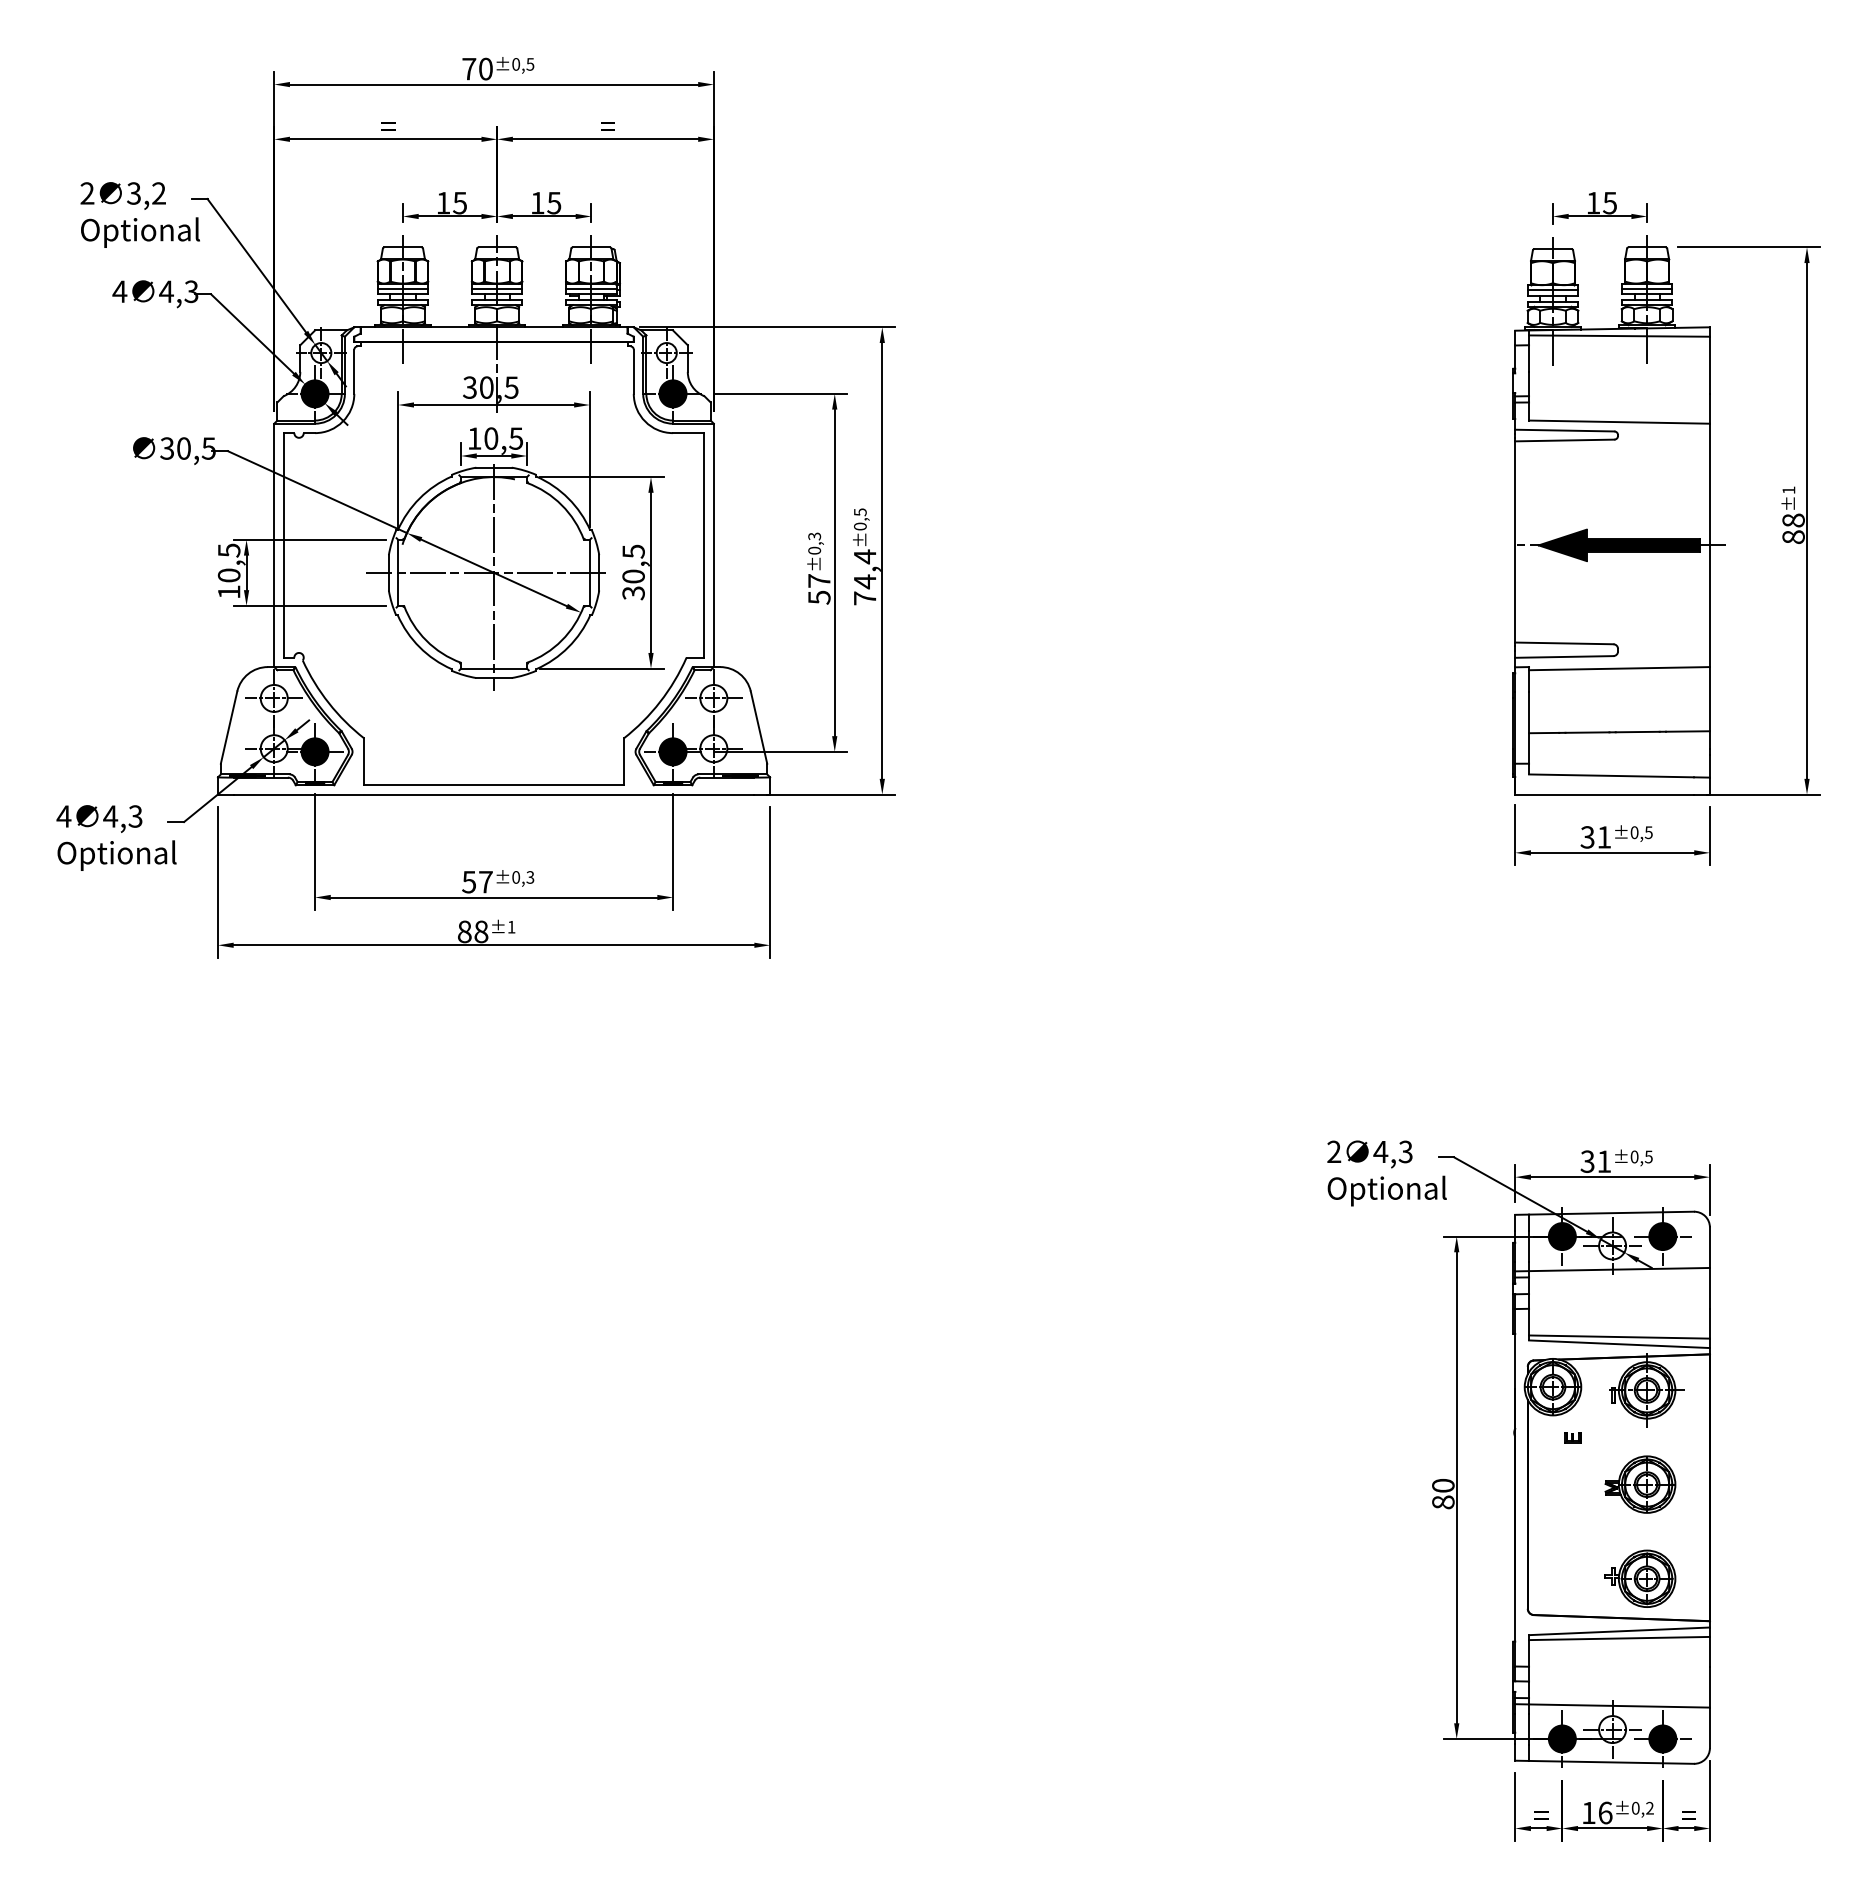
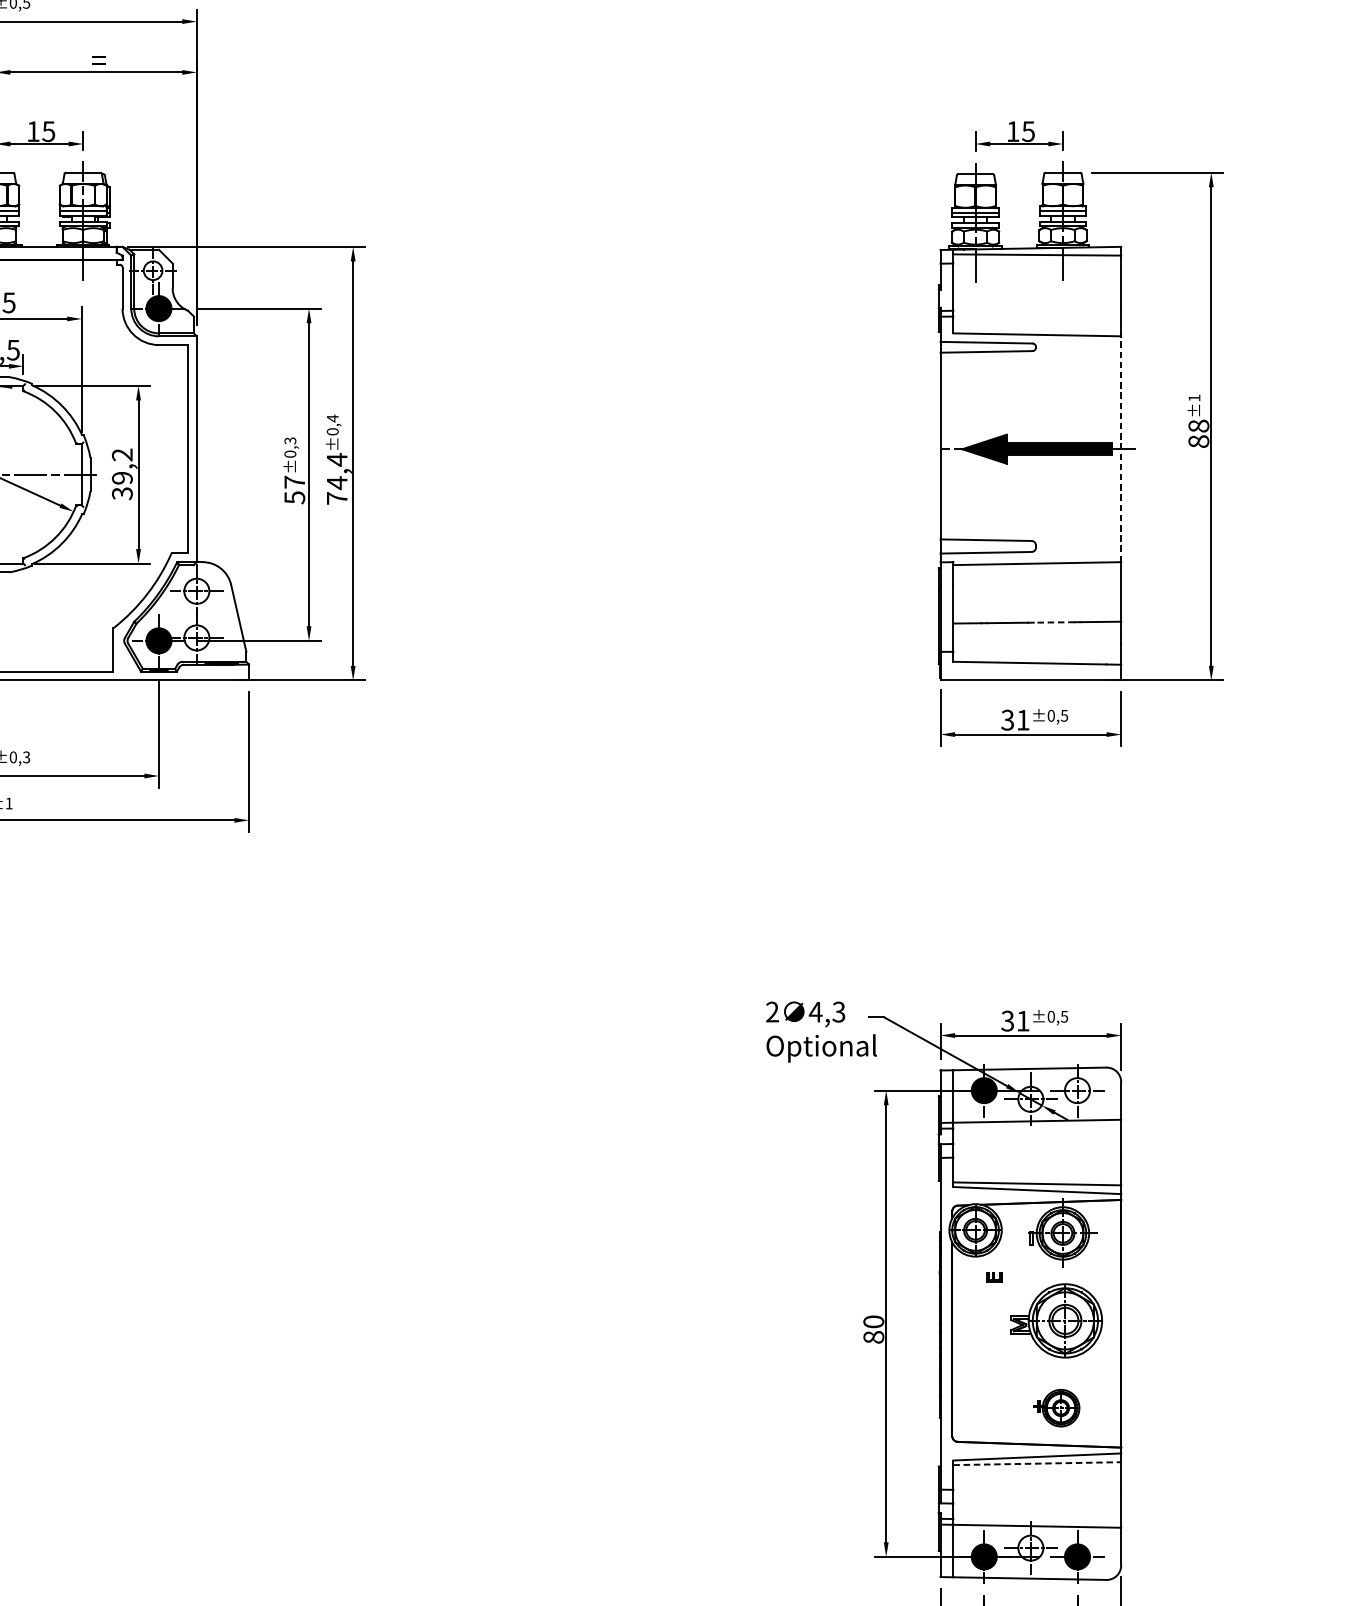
text: (860, 512) -> (332, 418), ±0,5 -> ±0,4
line: (1709, 545) -> (1120, 449), solid -> dashed
text: (633, 563) -> (122, 466), 30,5 -> 39,2
line: (1637, 732) -> (1053, 622), solid -> dashed
fill: (1662, 1236) -> (1077, 1090), removed
part: (1640, 1484) -> (1056, 1320), size x1.4
part: (1640, 1578) -> (1056, 1407), size x0.7
line: (1620, 1638) -> (1038, 1463), solid -> dashed

